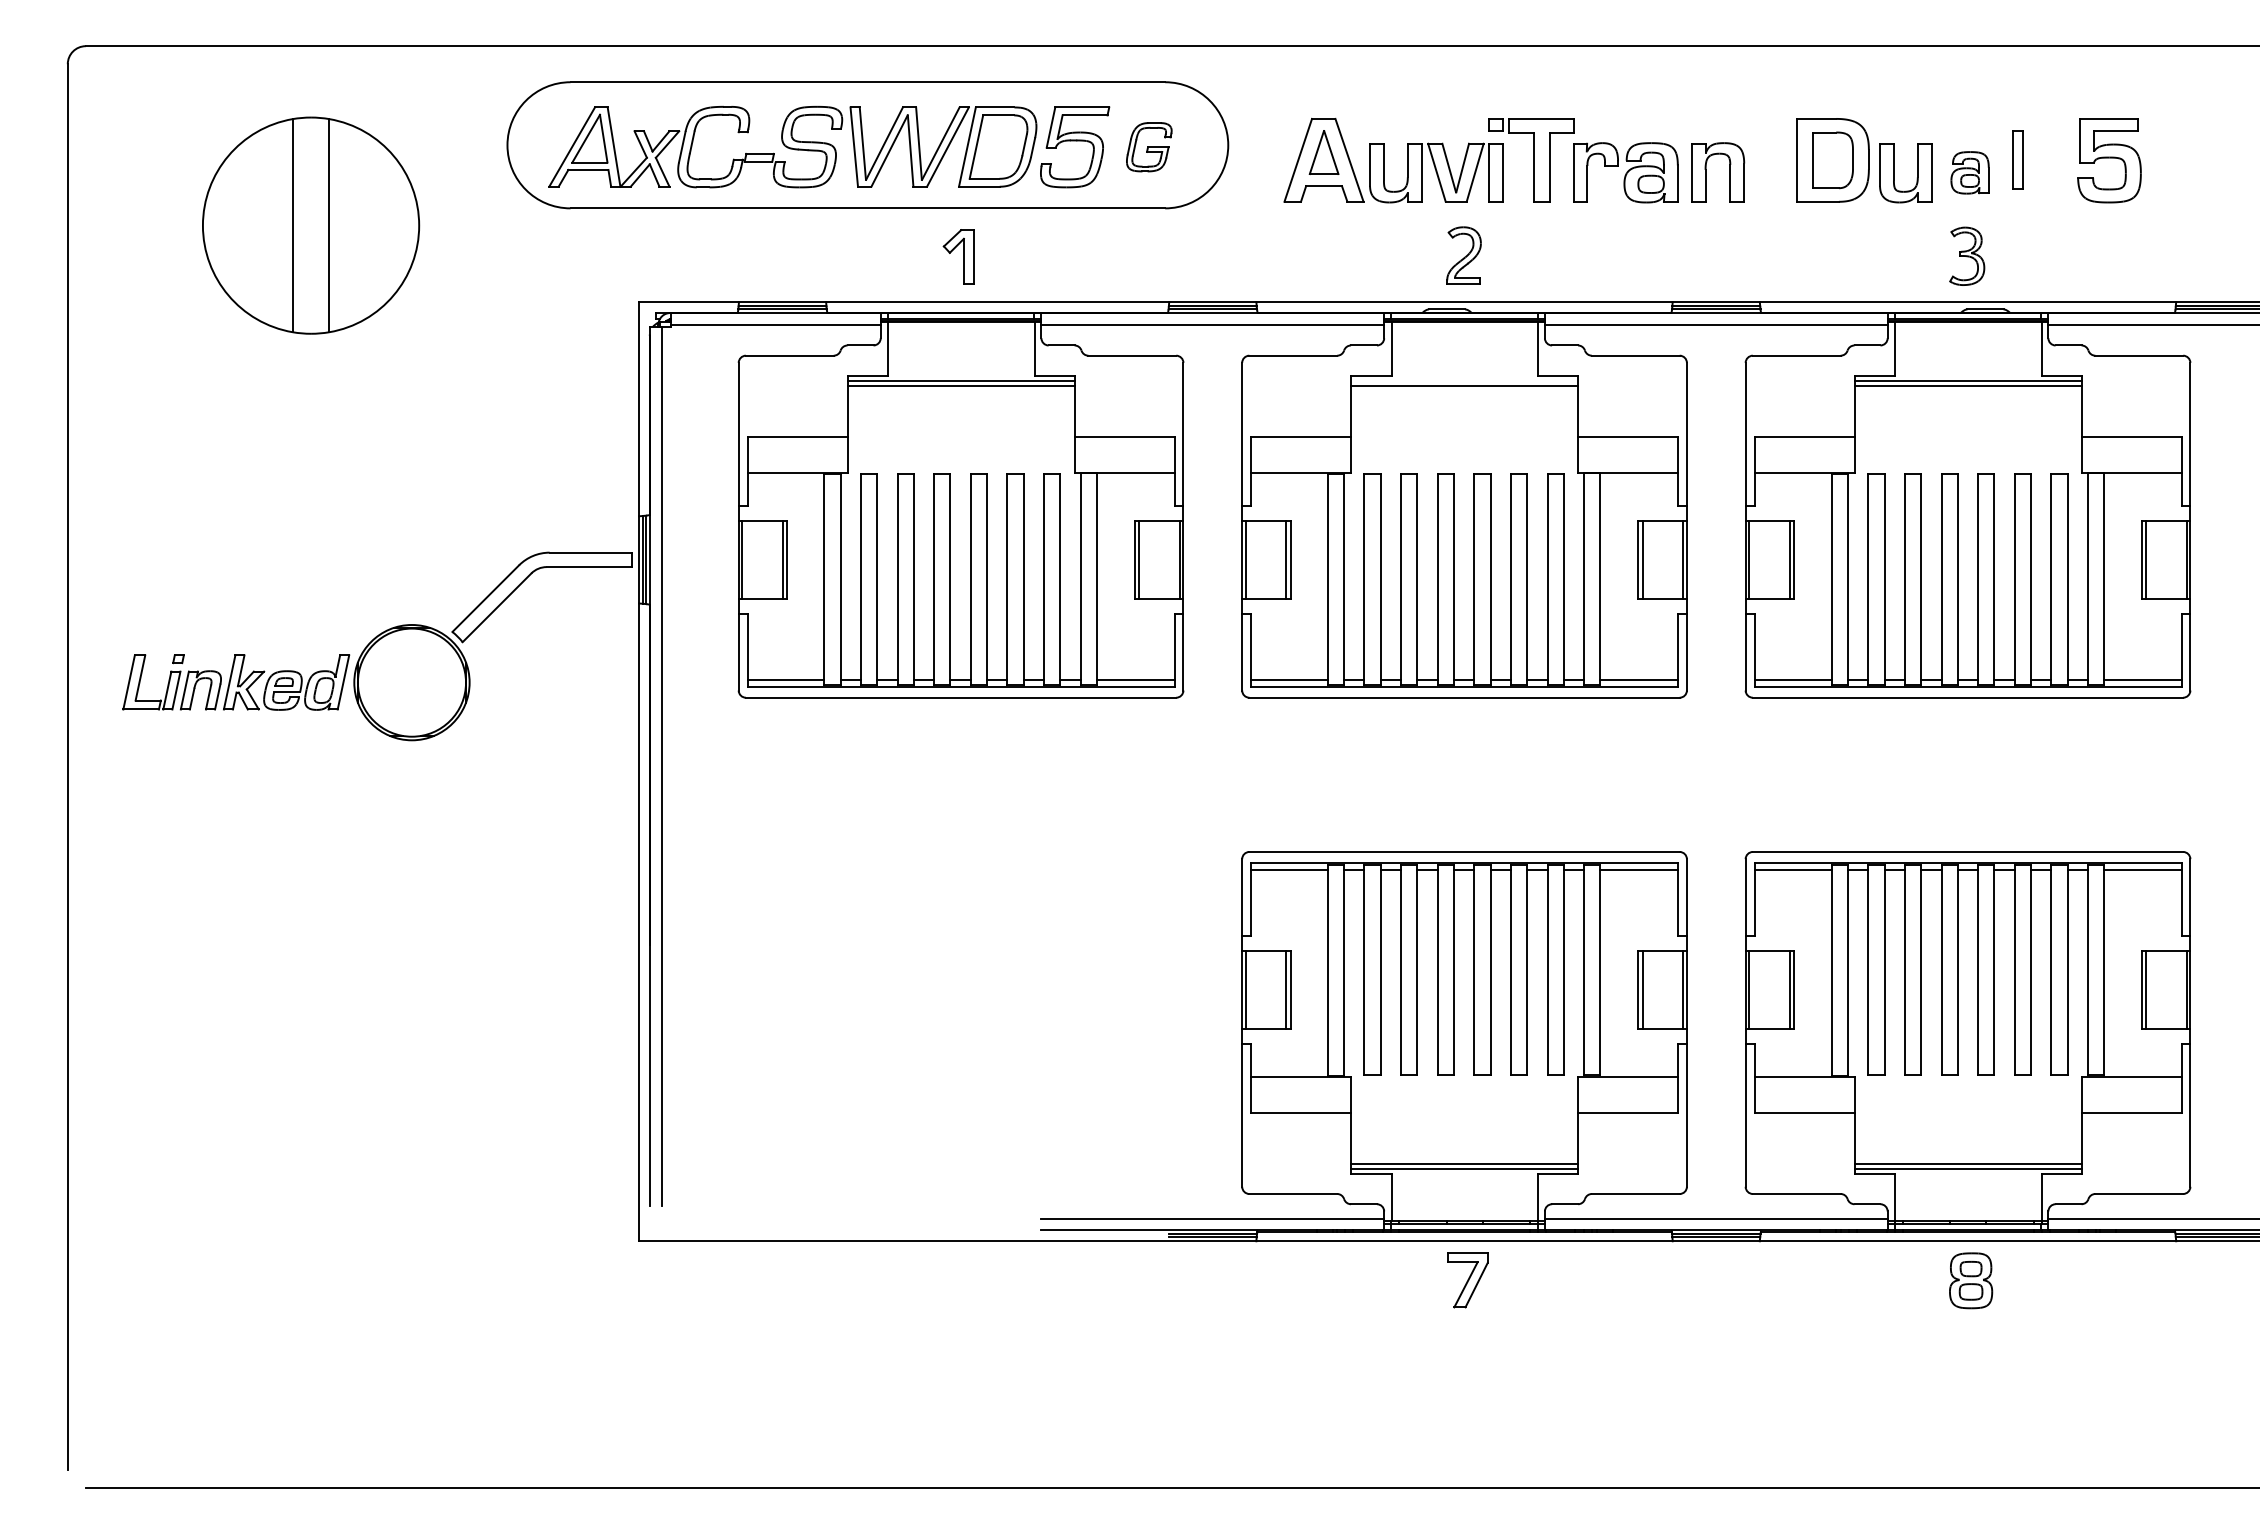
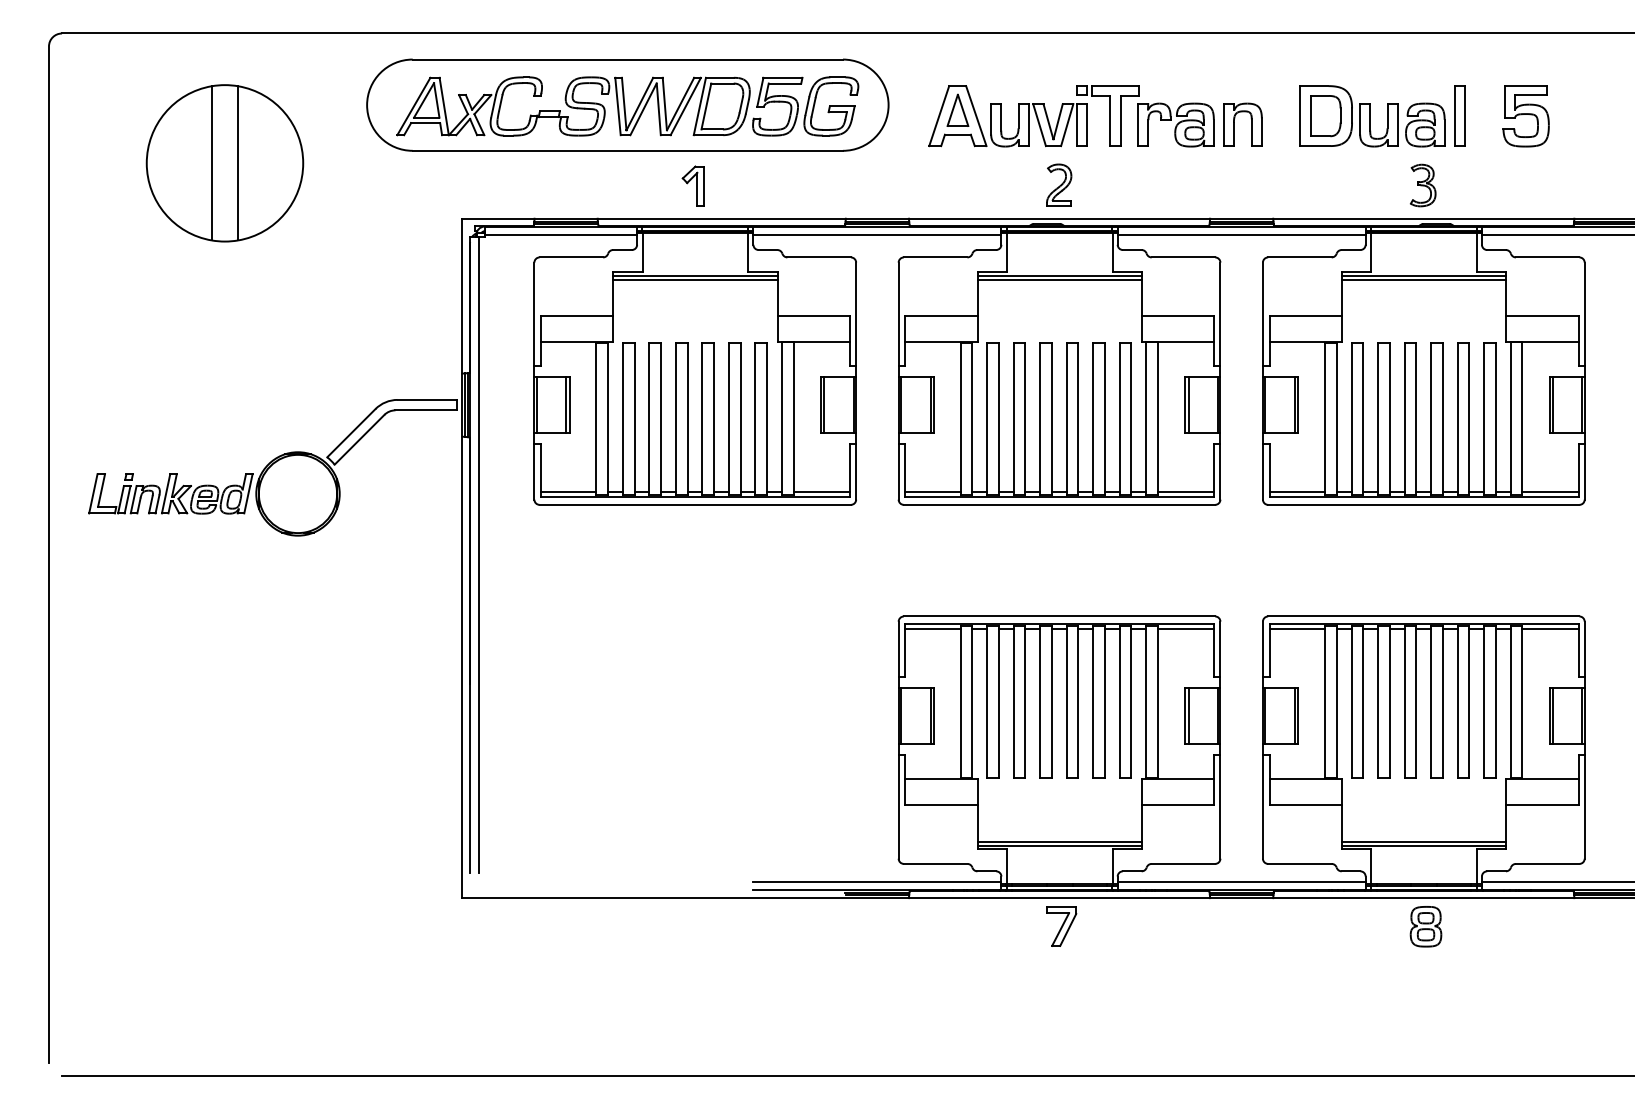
part: (1149, 147) -> (831, 106), size x1.67
part: (2017, 160) -> (1459, 116), size x1.43
part: (1969, 172) -> (1424, 124), size x1.43
line: (1464, 380) -> (1059, 275), added

